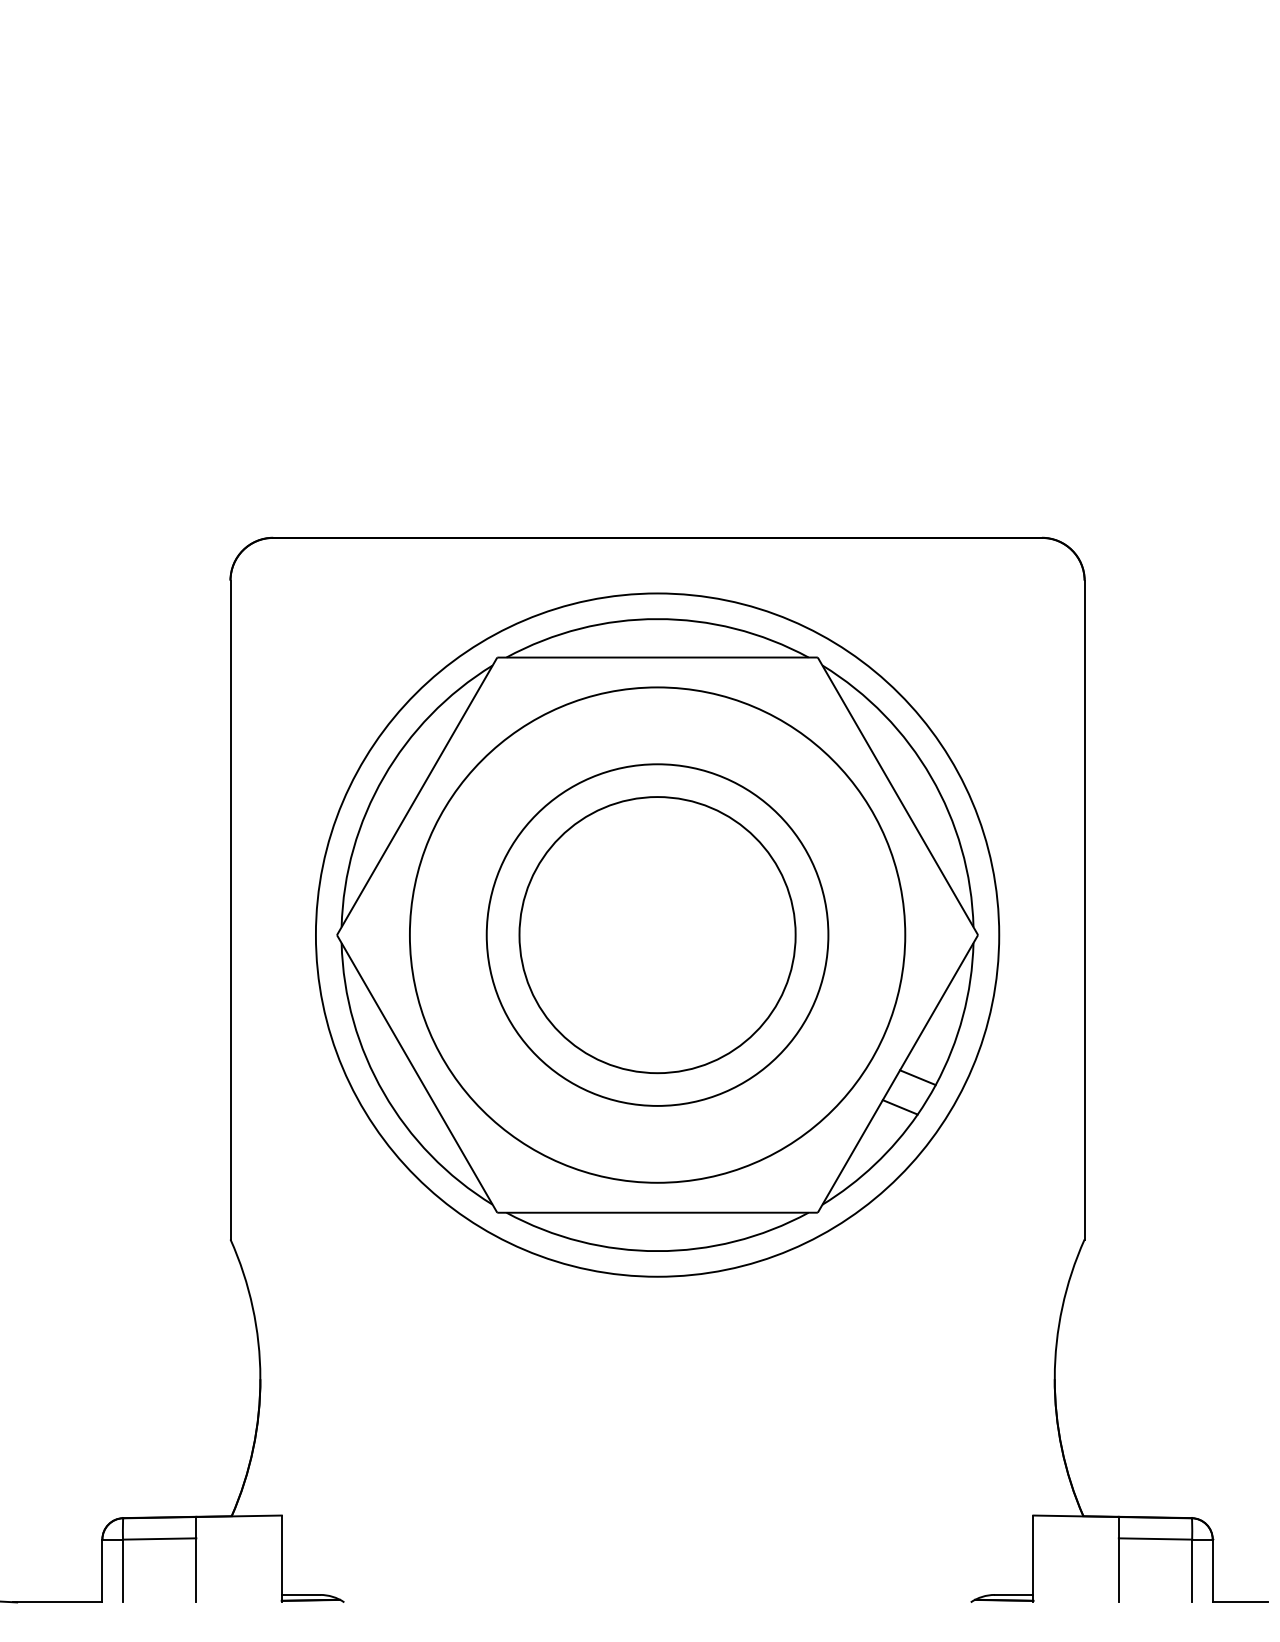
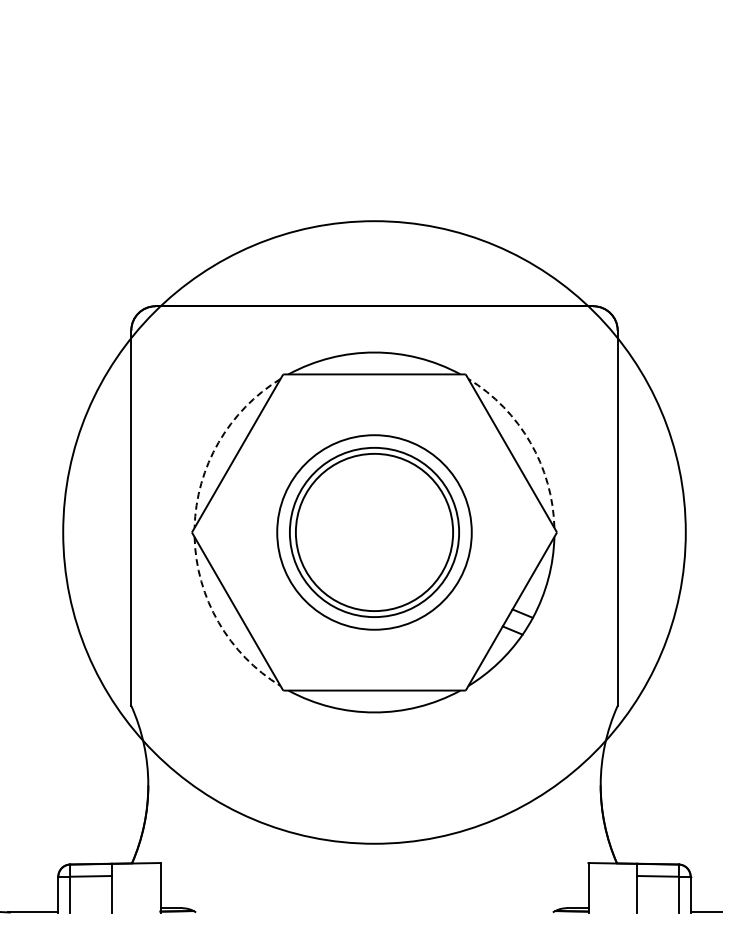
arc: (383, 777) -> (218, 442), solid -> dashed
arc: (931, 777) -> (530, 442), solid -> dashed
circle: (657, 935) -> (374, 532), size x0.6
circle: (657, 935) -> (374, 532), size x1.6
arc: (383, 1093) -> (218, 622), solid -> dashed

